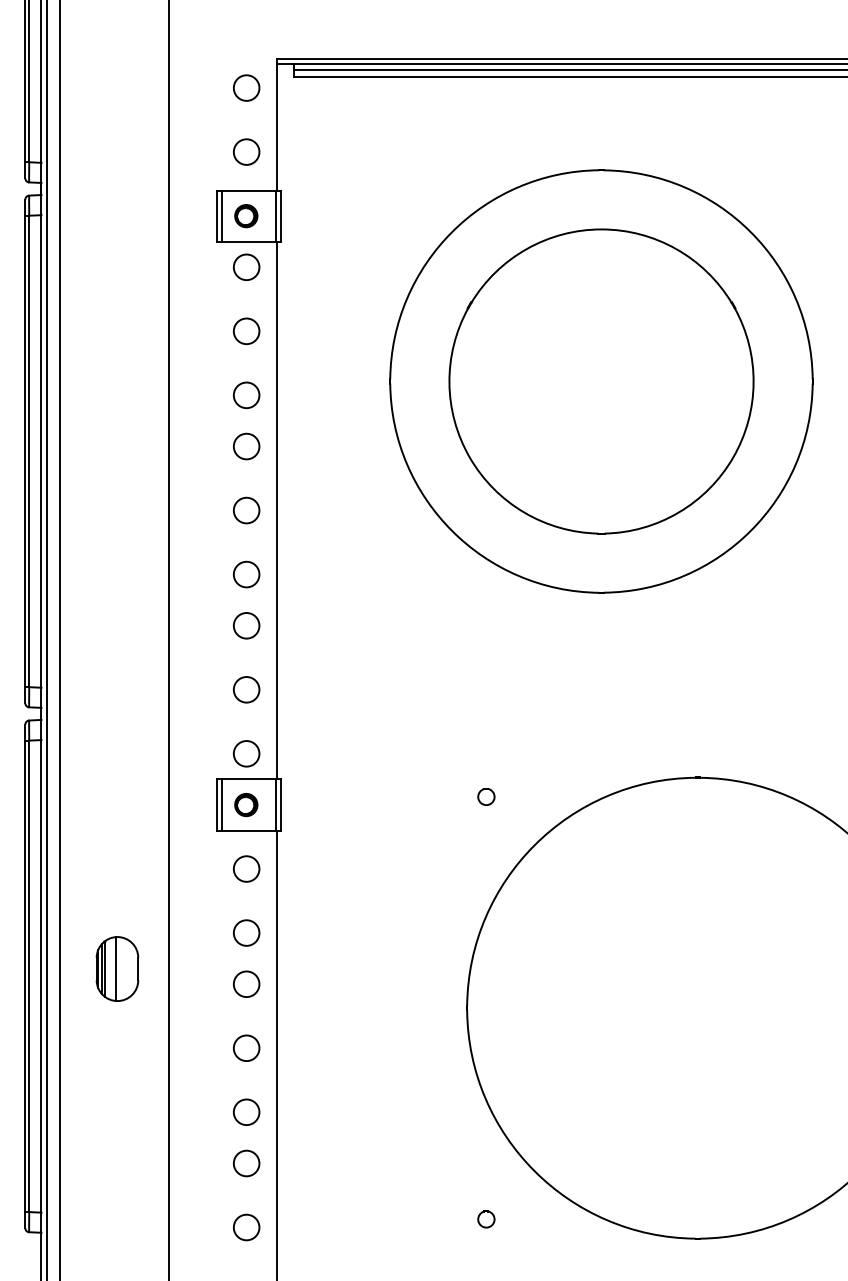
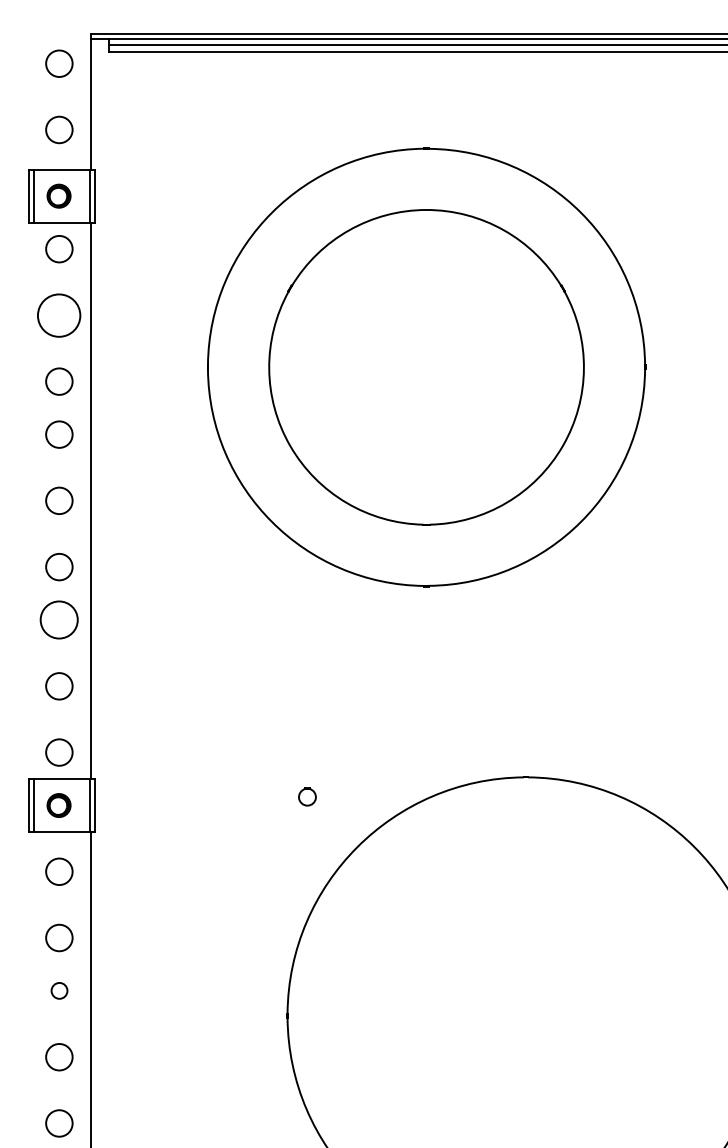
circle: (246, 330) -> (59, 314), size x1.6
circle: (246, 625) -> (59, 619), size x1.4
circle: (246, 983) -> (59, 990), size x0.6

